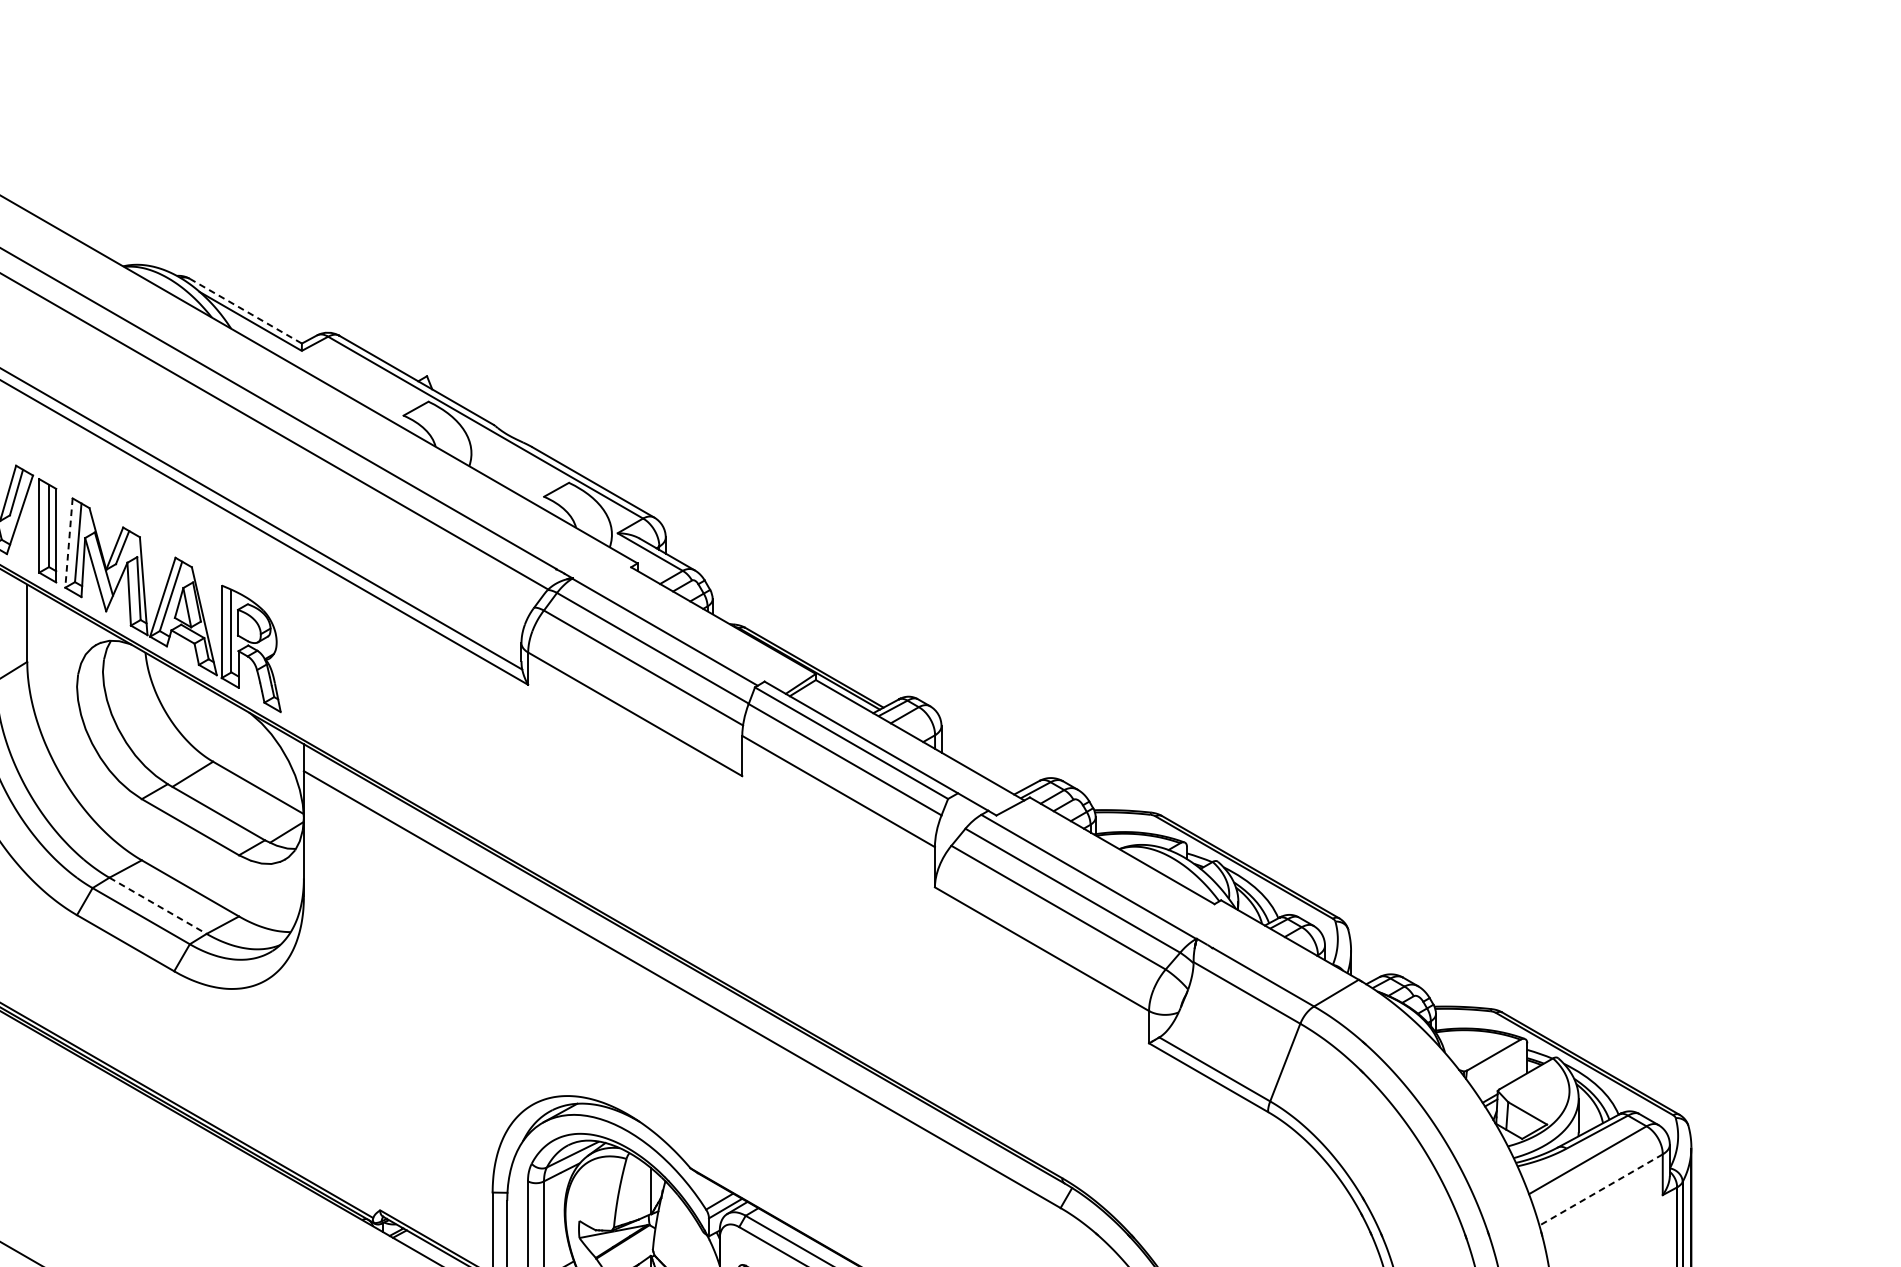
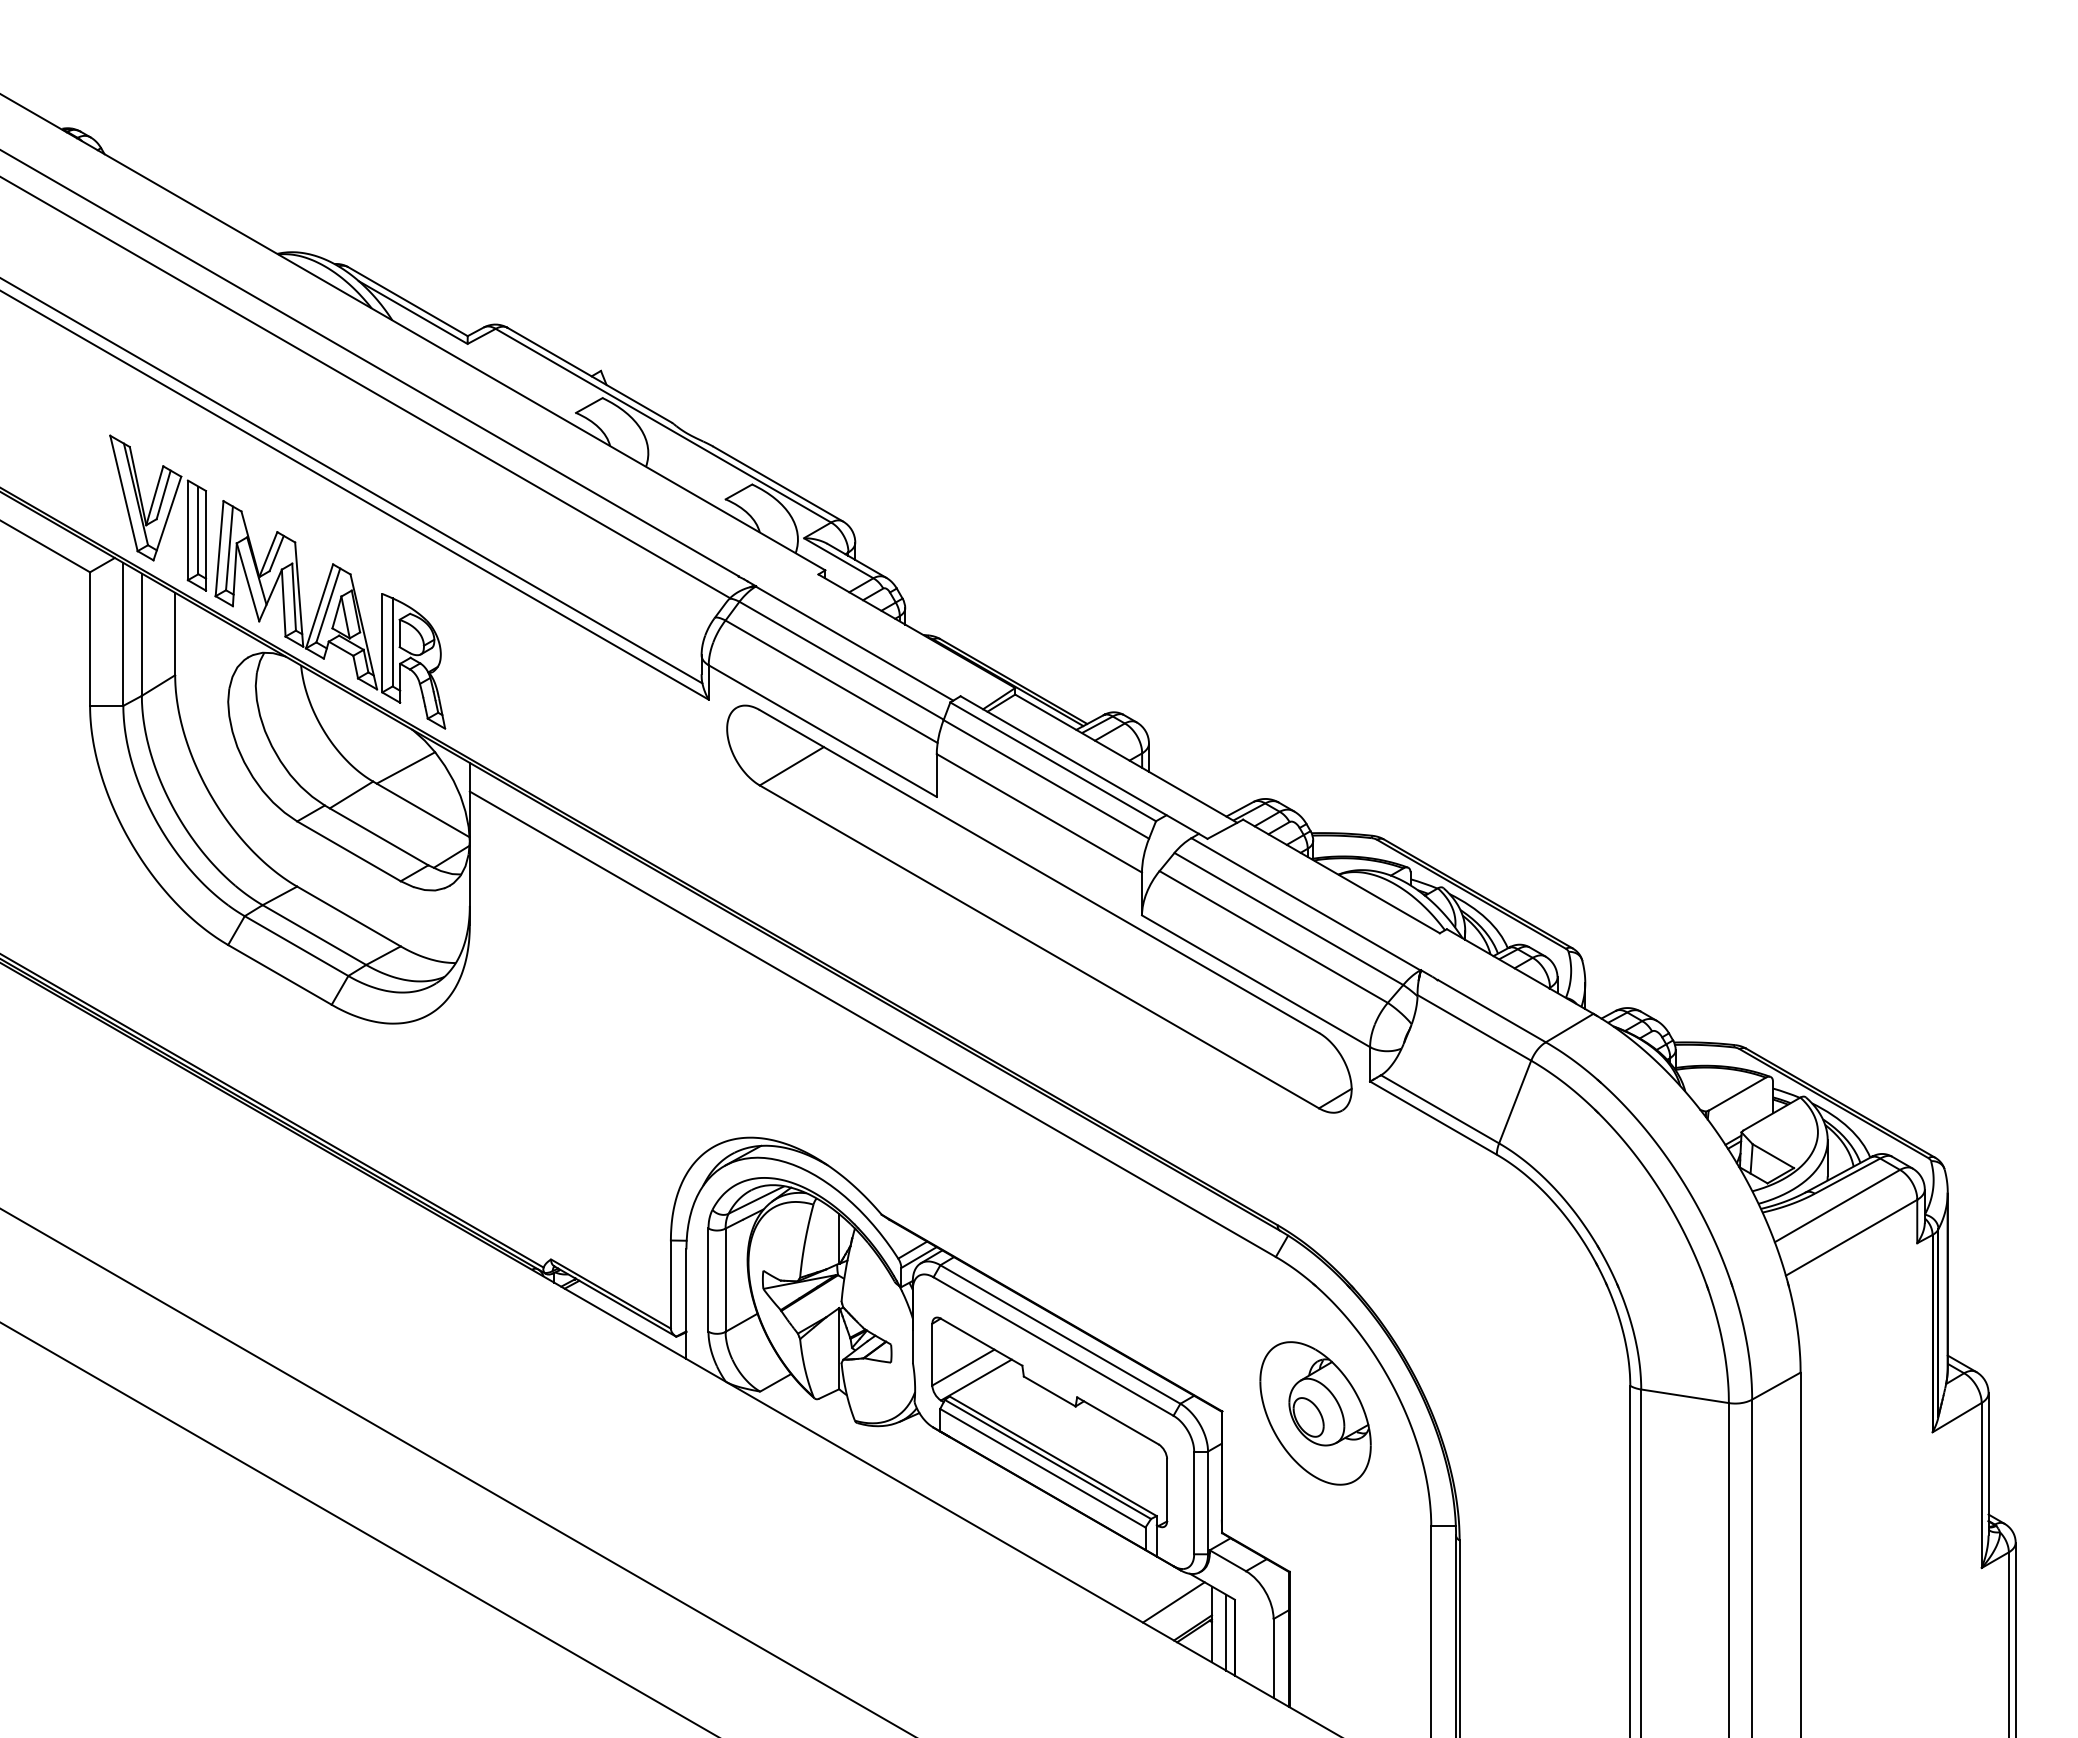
line: (246, 311) -> (408, 301), dashed -> solid
line: (68, 542) -> (219, 548), dashed -> solid
line: (243, 748) -> (405, 767), added
part: (838, 880) -> (1039, 908), added
line: (158, 906) -> (314, 935), dashed -> solid
line: (1601, 1189) -> (1851, 1237), dashed -> solid

